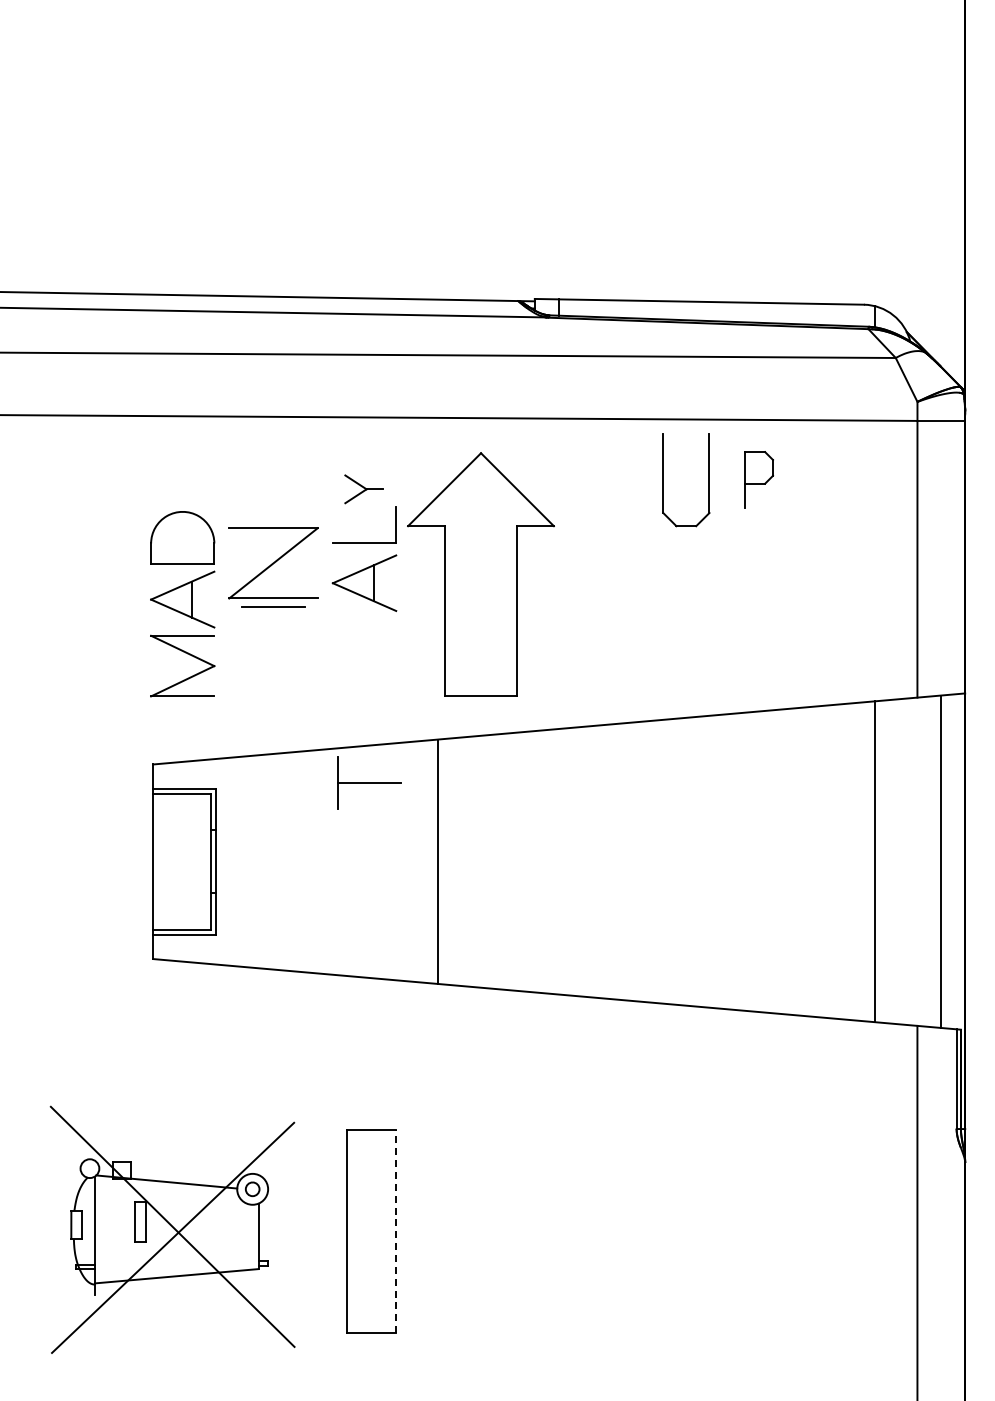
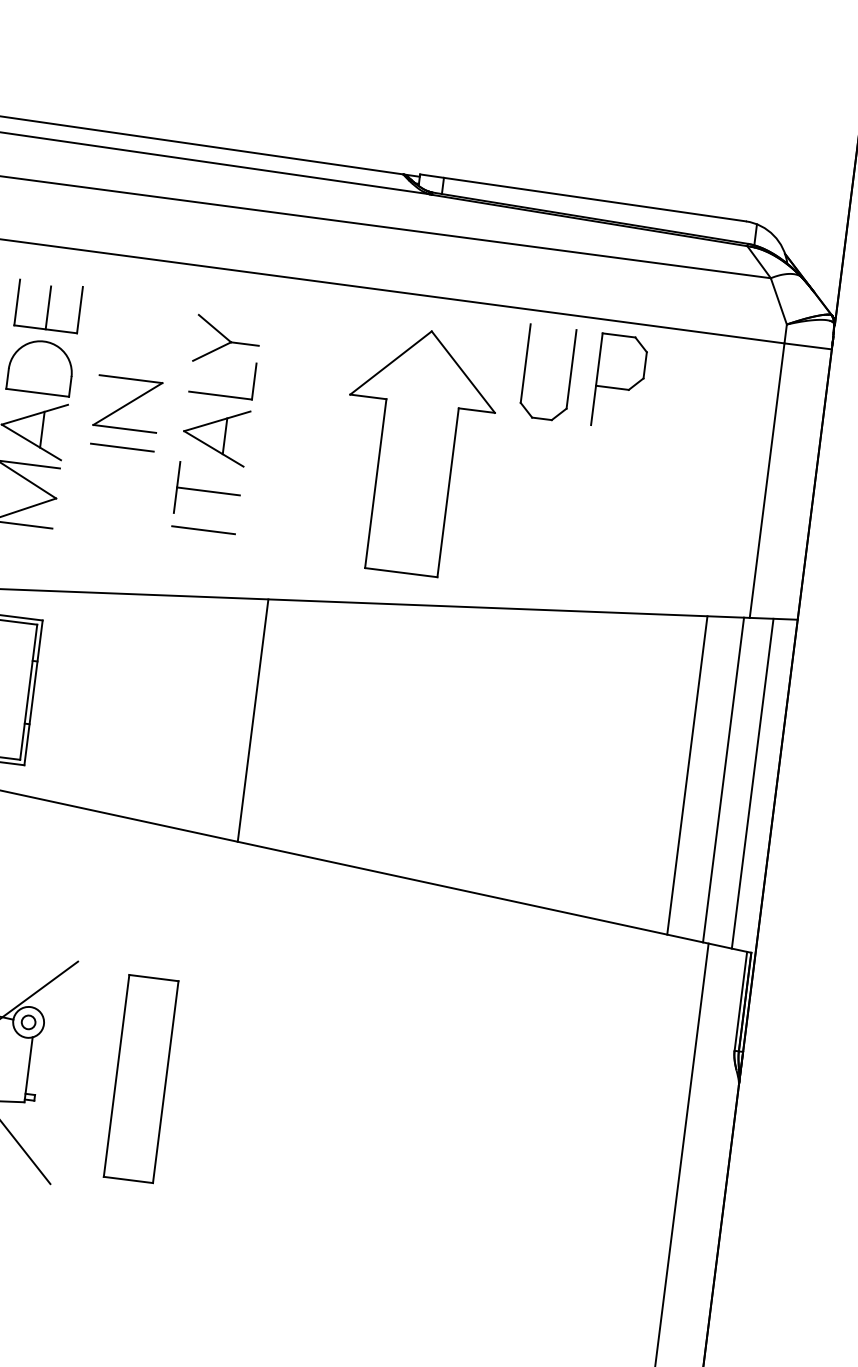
part: (182, 476) -> (48, 306), added
part: (759, 479) -> (620, 381), size x1.67
part: (363, 489) -> (226, 341), size x1.67
part: (273, 563) -> (127, 404), size x0.71
part: (480, 574) -> (416, 451), moved
line: (364, 679) -> (203, 530), added
part: (369, 782) -> (208, 490), moved
line: (911, 861) -> (723, 779), added
line: (396, 1231) -> (166, 1082), dashed -> solid

